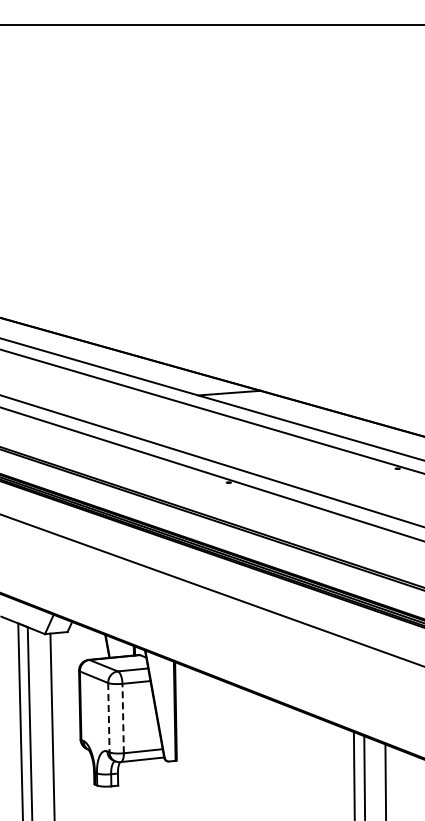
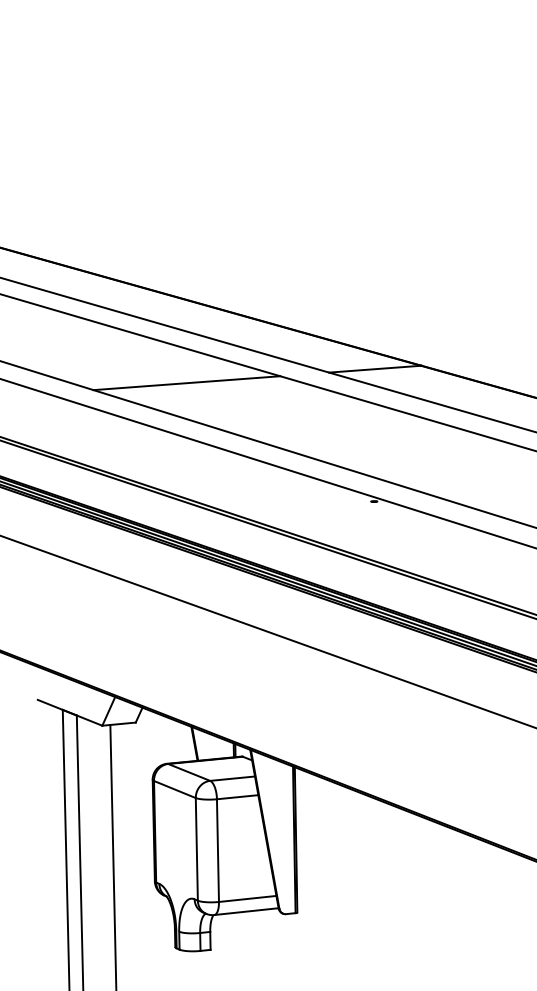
line: (102, 402) -> (187, 383), added
line: (108, 717) -> (196, 849), dashed -> solid
line: (123, 718) -> (218, 850), dashed -> solid

